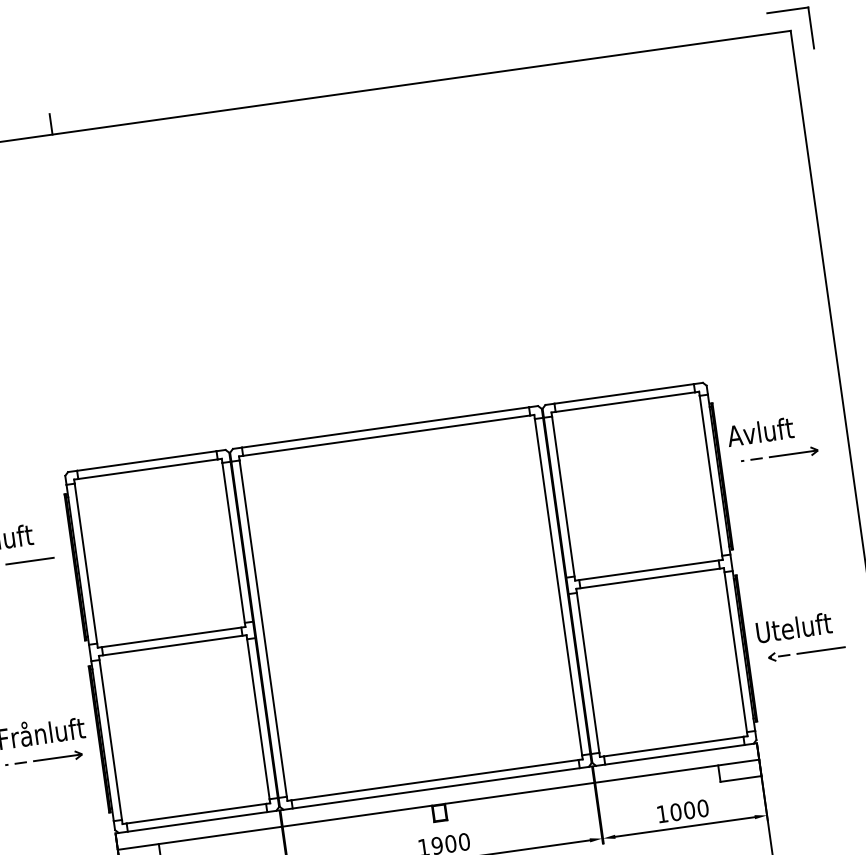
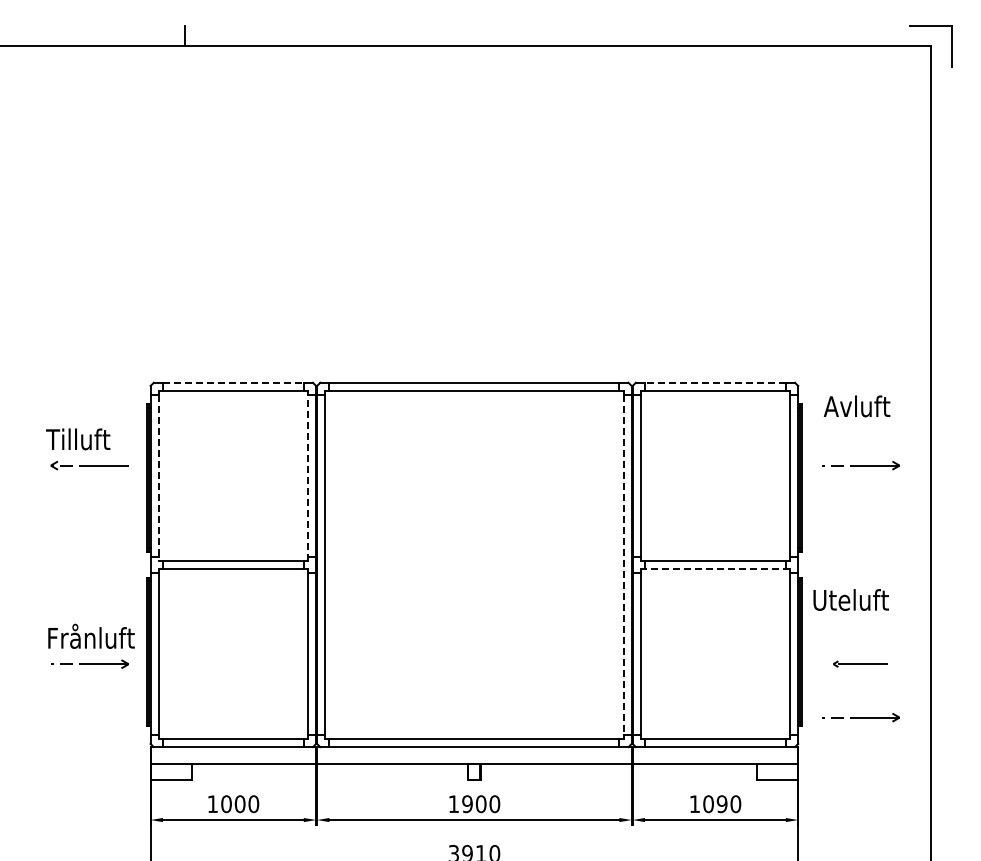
line: (623, 393) -> (714, 382), solid -> dashed
text: (759, 432) -> (856, 406), moved
line: (146, 460) -> (233, 382), solid -> dashed
line: (233, 544) -> (307, 477), solid -> dashed
line: (85, 565) -> (158, 477), solid -> dashed
line: (650, 578) -> (715, 569), solid -> dashed
line: (558, 586) -> (623, 564), solid -> dashed
text: (793, 627) -> (850, 599), moved
part: (806, 651) -> (860, 663), size x0.7
part: (814, 705) -> (860, 717), added
text: (688, 810) -> (721, 804), 1000 -> 1090

